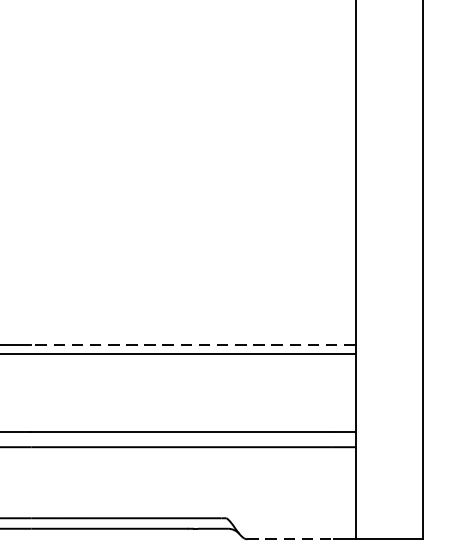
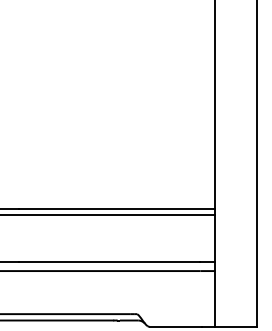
line: (192, 343) -> (116, 208), dashed -> solid
line: (291, 538) -> (176, 326), dashed -> solid

